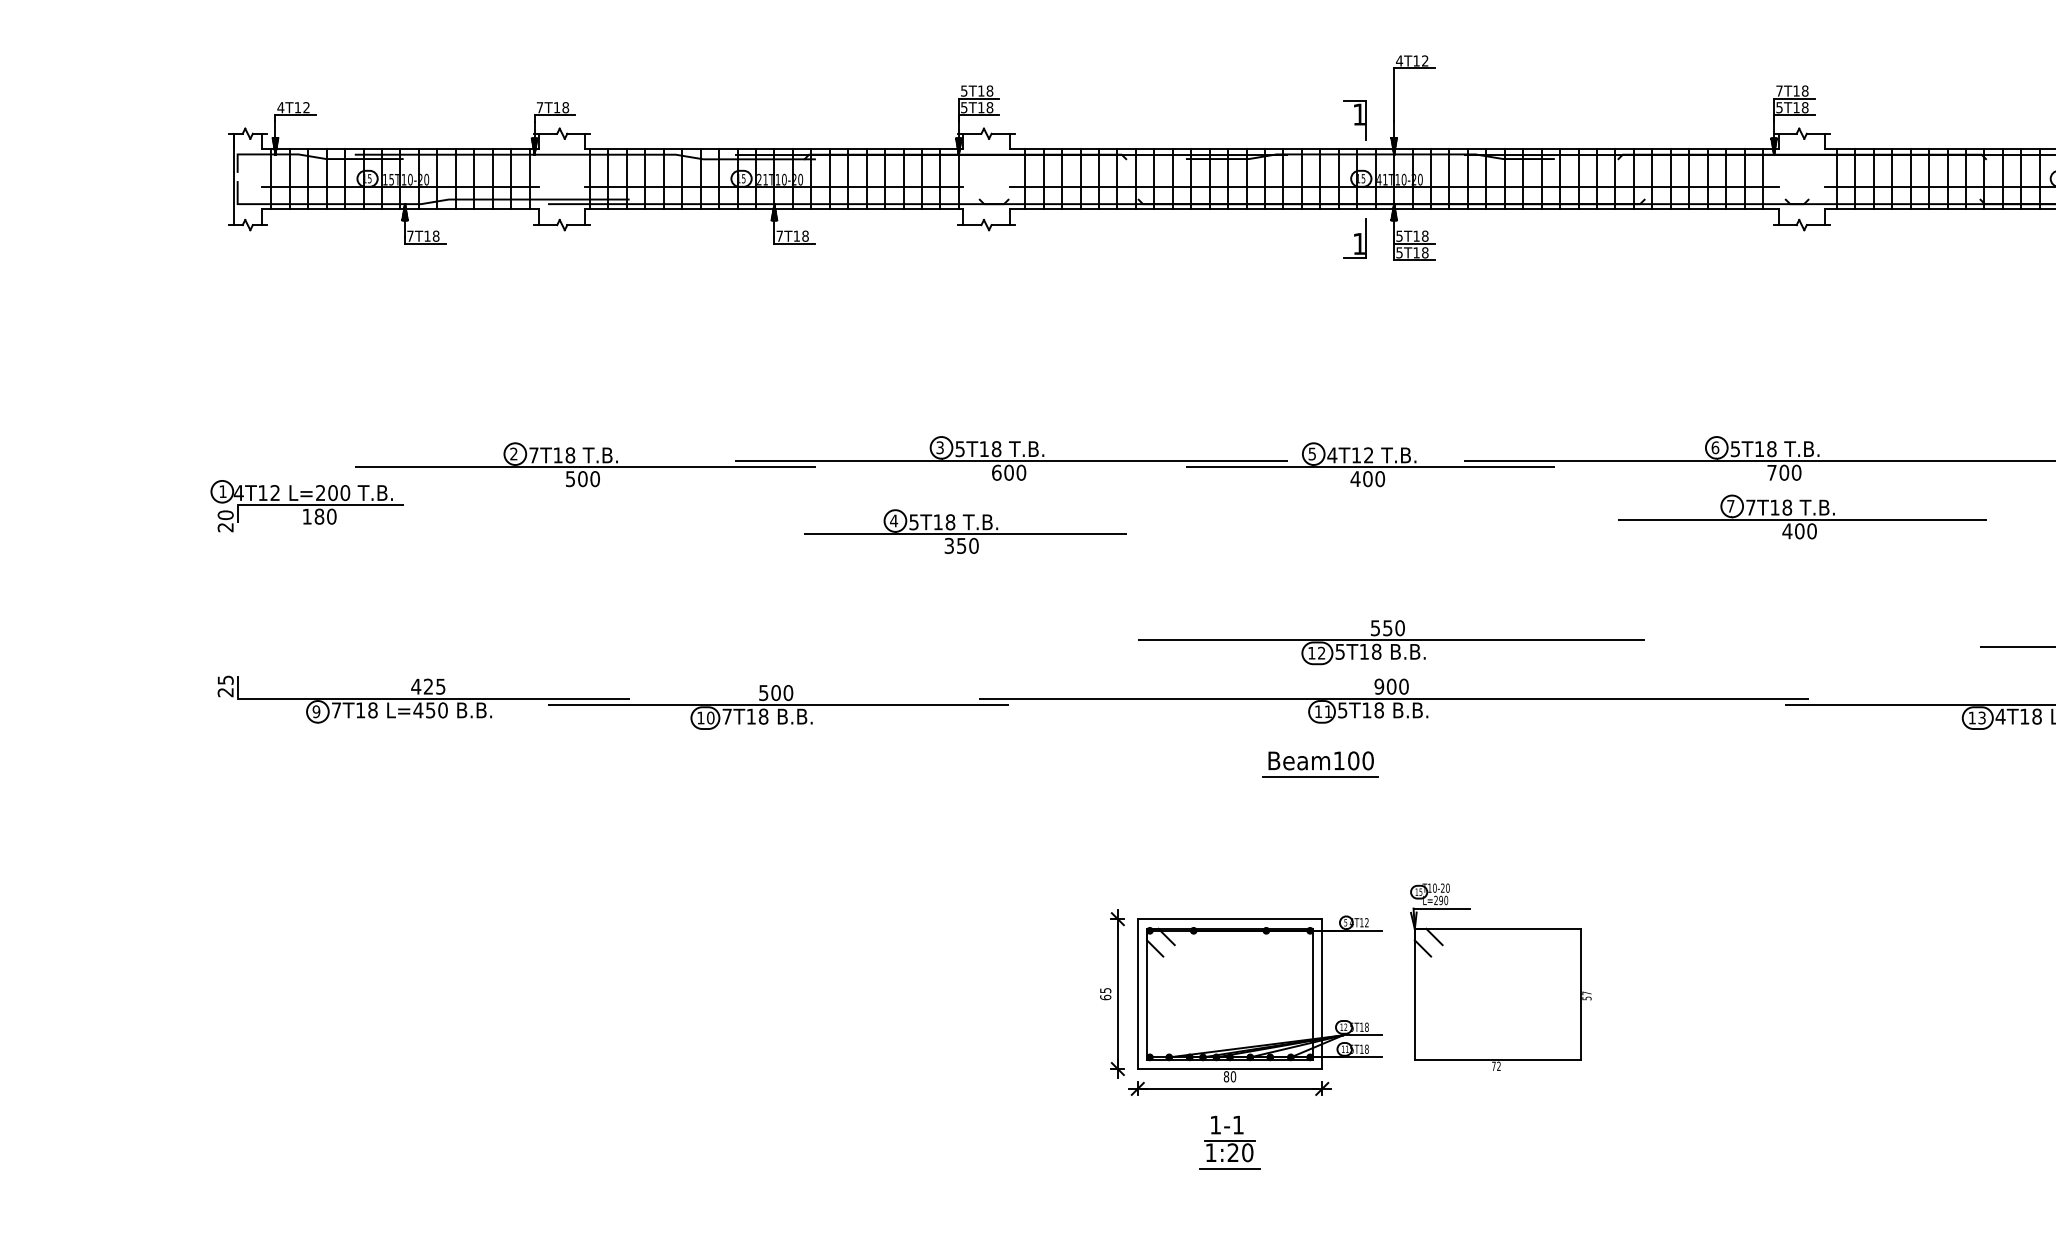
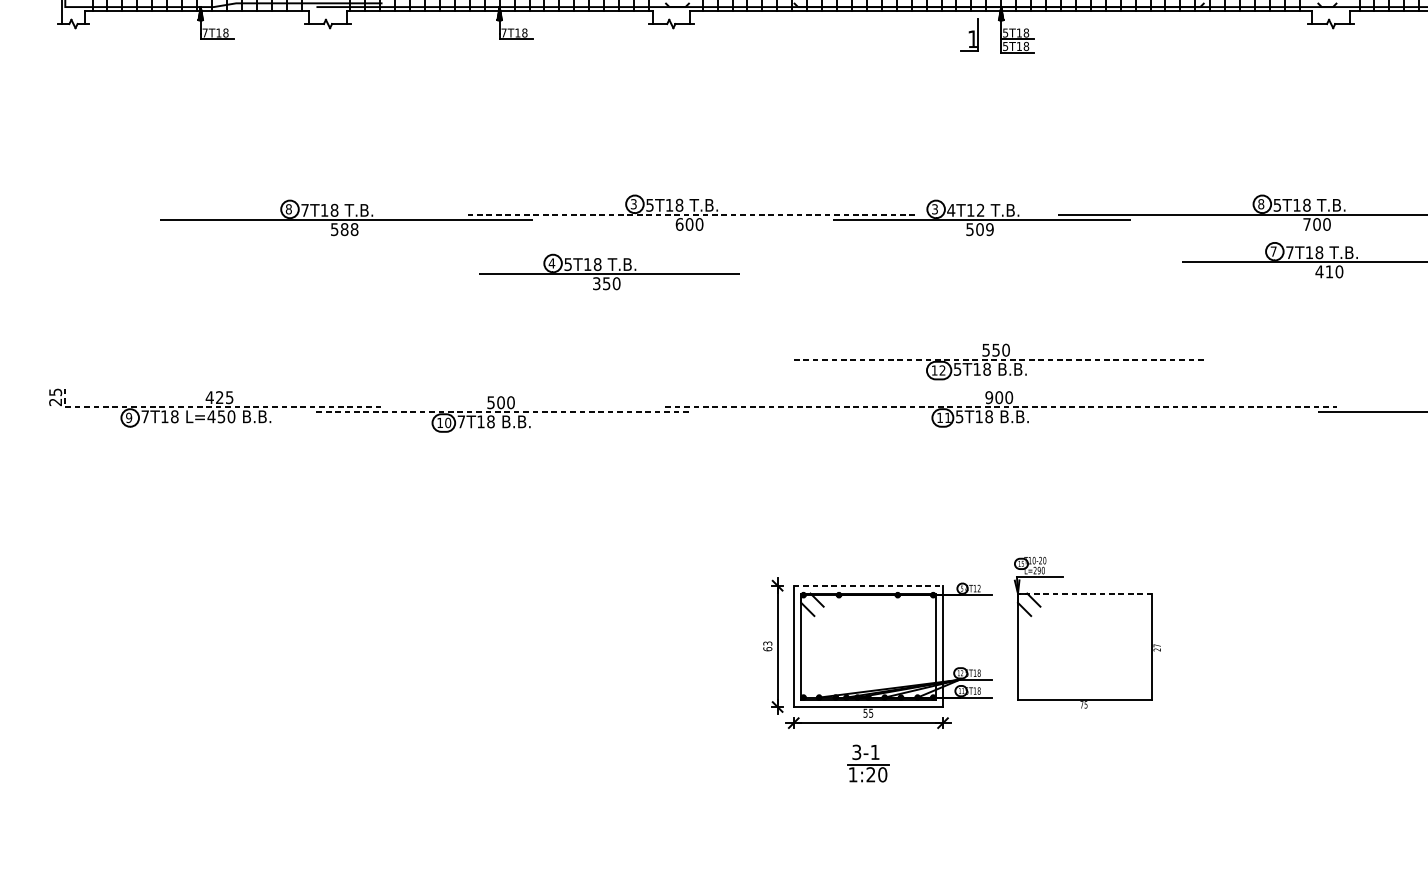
text: (1715, 447) -> (1261, 204), 6 -> 8
text: (513, 453) -> (288, 208), 2 -> 8
text: (1312, 453) -> (935, 208), 5 -> 3
line: (1011, 461) -> (691, 215), solid -> dashed
text: (588, 478) -> (349, 229), 500 -> 588
text: (1367, 479) -> (979, 229), 400 -> 509
part: (306, 506) -> (121, 251), removed
part: (965, 531) -> (609, 272), moved
text: (1799, 531) -> (1329, 272), 400 -> 410
line: (1391, 640) -> (999, 360), solid -> dashed
line: (421, 698) -> (214, 407), solid -> dashed
line: (1394, 698) -> (1001, 407), solid -> dashed
line: (778, 704) -> (502, 412), solid -> dashed
part: (1320, 764) -> (941, 460), removed
line: (1230, 919) -> (868, 586), solid -> dashed
line: (1497, 928) -> (1084, 593), solid -> dashed
text: (1104, 990) -> (766, 643), 65 -> 63
text: (1586, 998) -> (1156, 649), 57 -> 27
text: (1498, 1066) -> (1085, 704), 72 -> 75
text: (1229, 1076) -> (867, 713), 80 -> 55
text: (1215, 1124) -> (856, 751), 1-1 -> 3-1
line: (1229, 1168) -> (867, 787), removed

